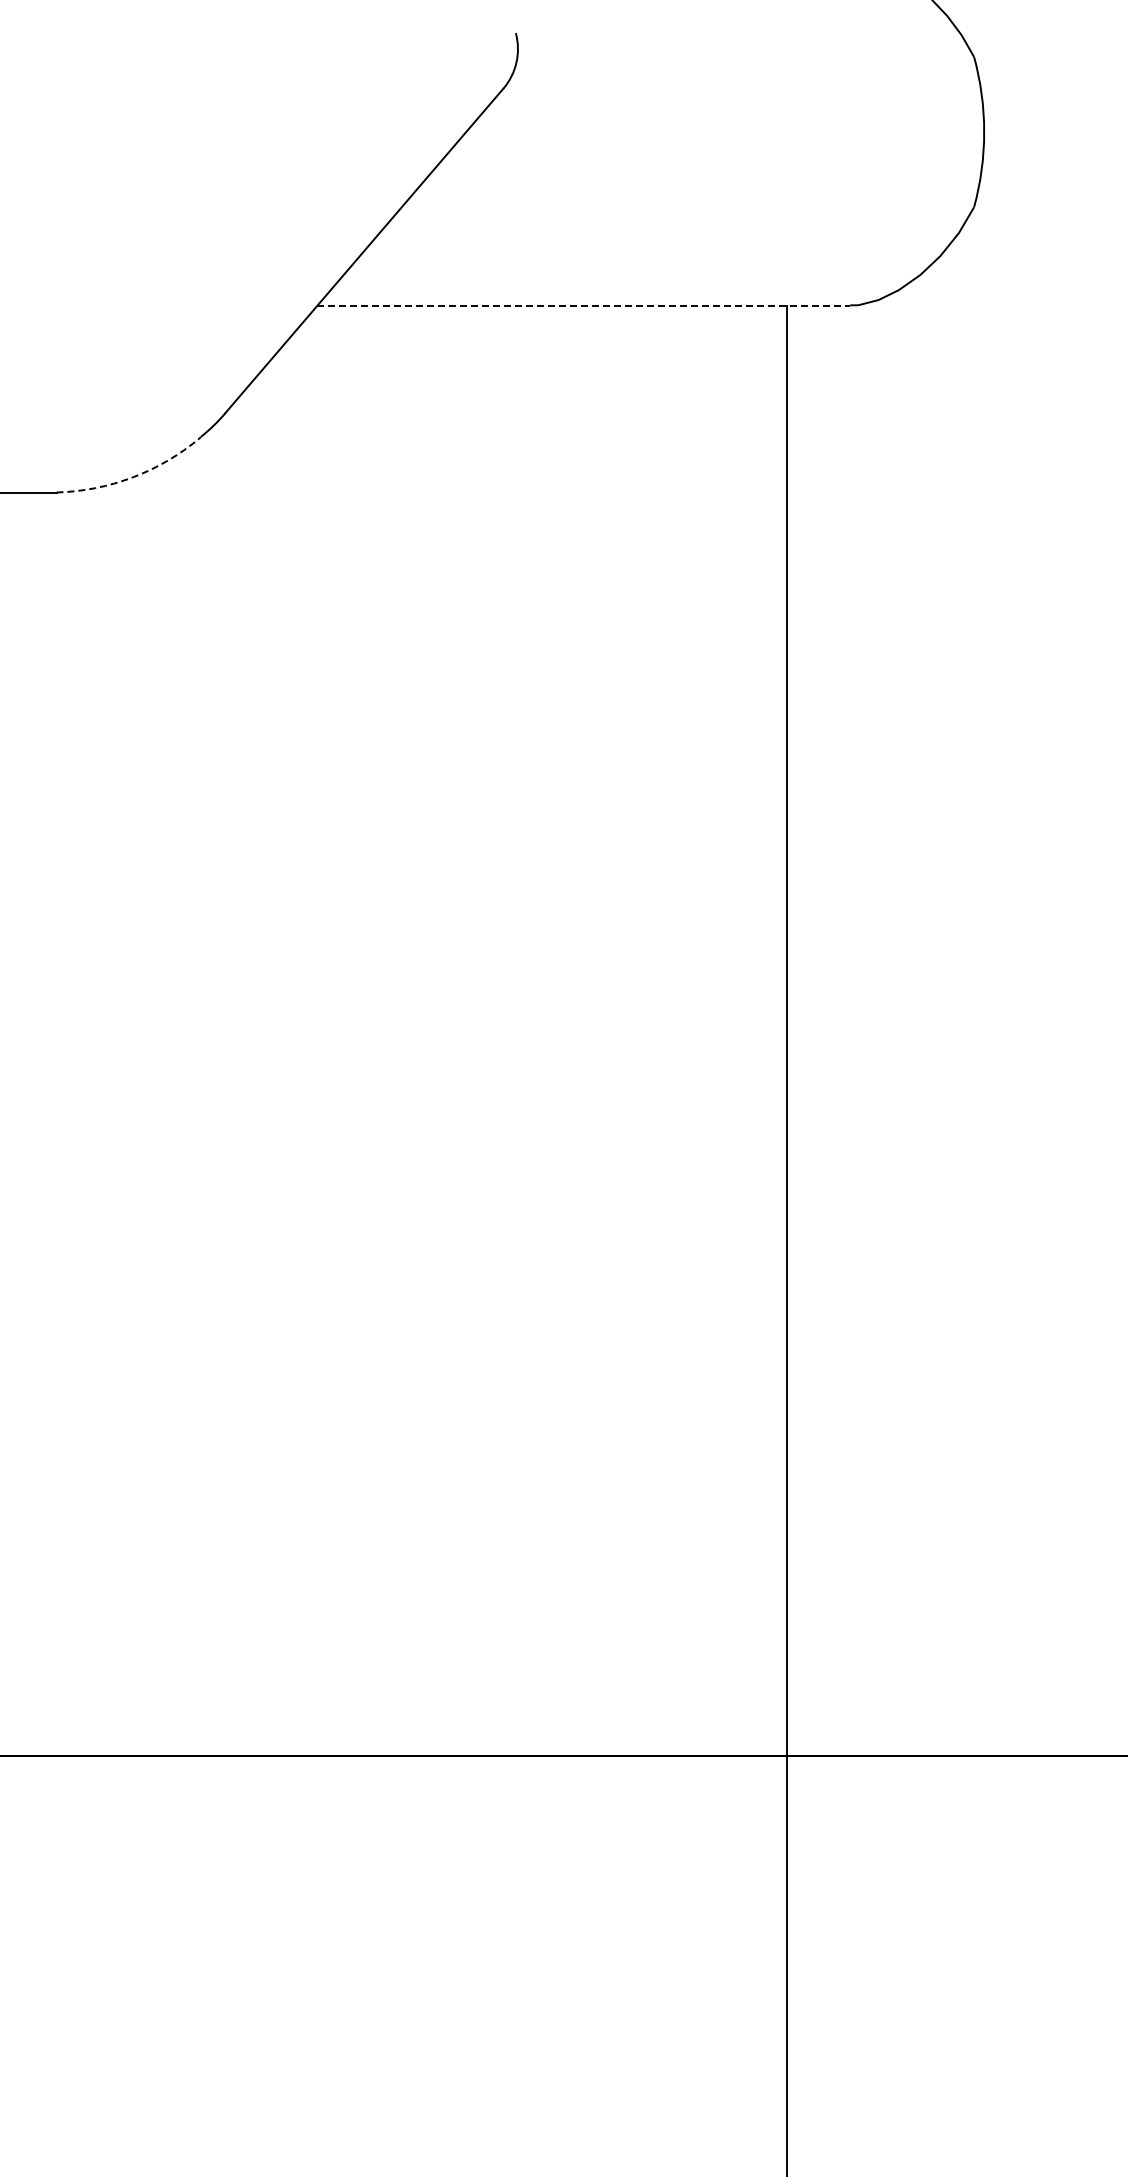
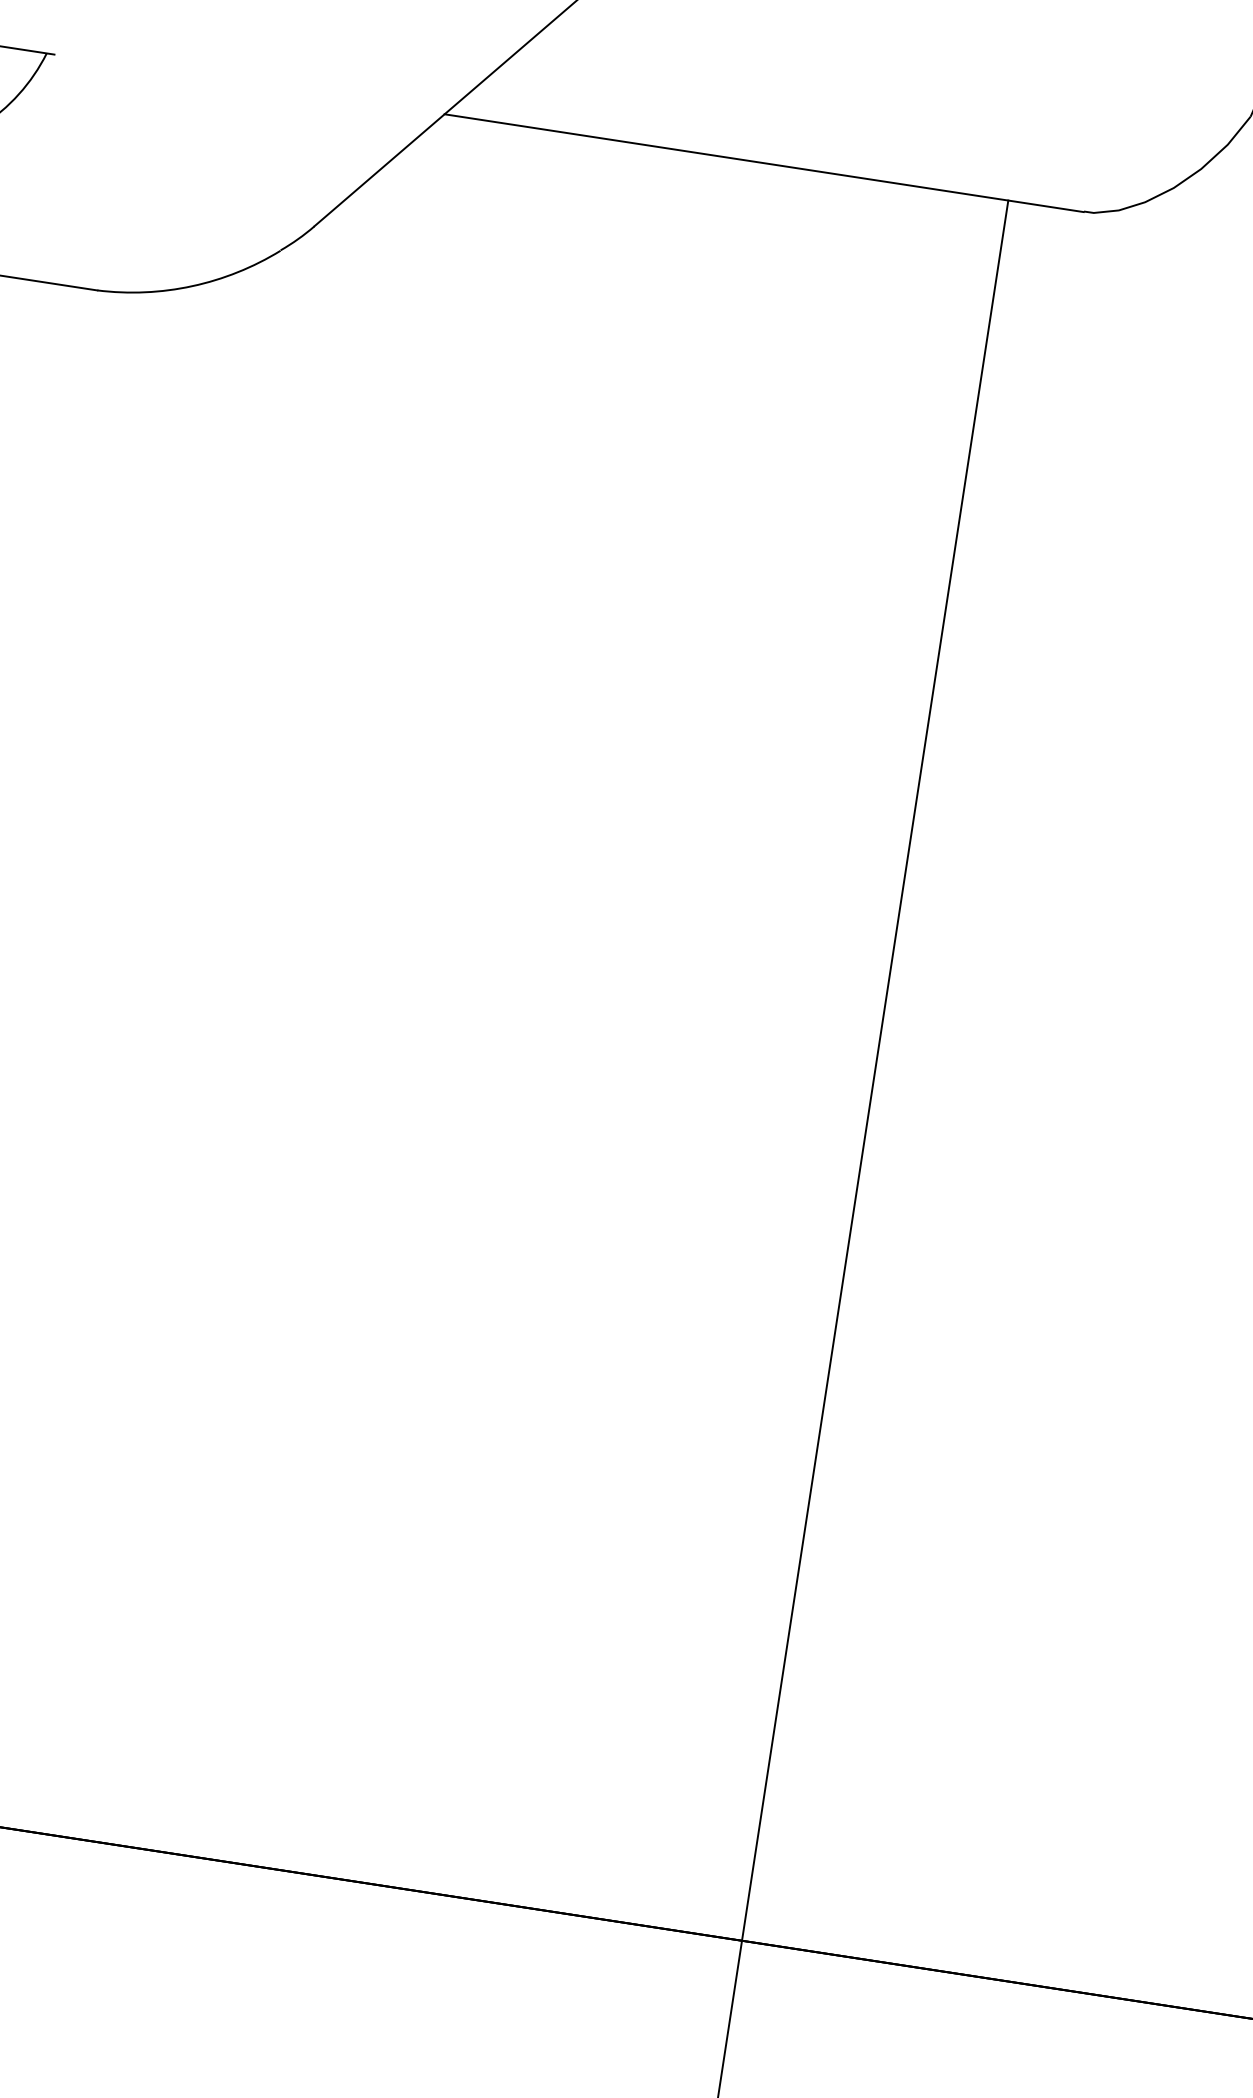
line: (584, 305) -> (765, 162), dashed -> solid
arc: (133, 477) -> (192, 286), dashed -> solid

